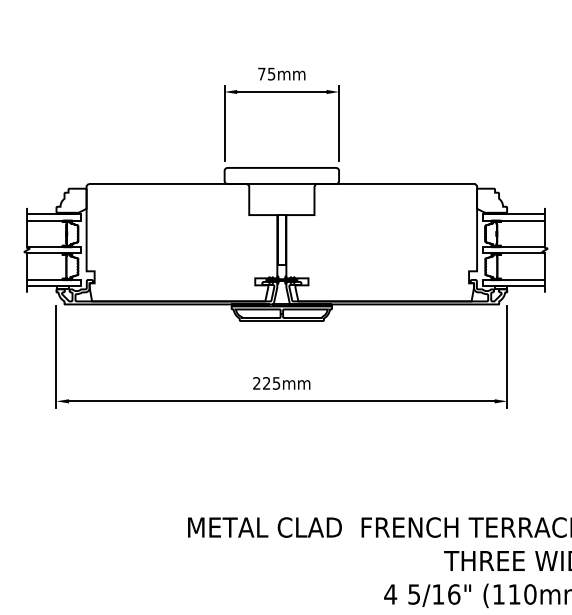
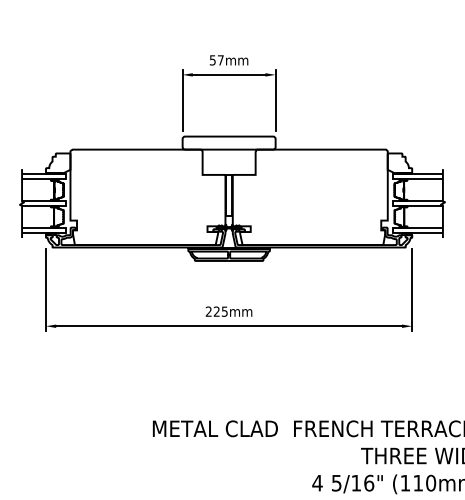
text: (266, 74) -> (216, 60), 75mm -> 57mm

